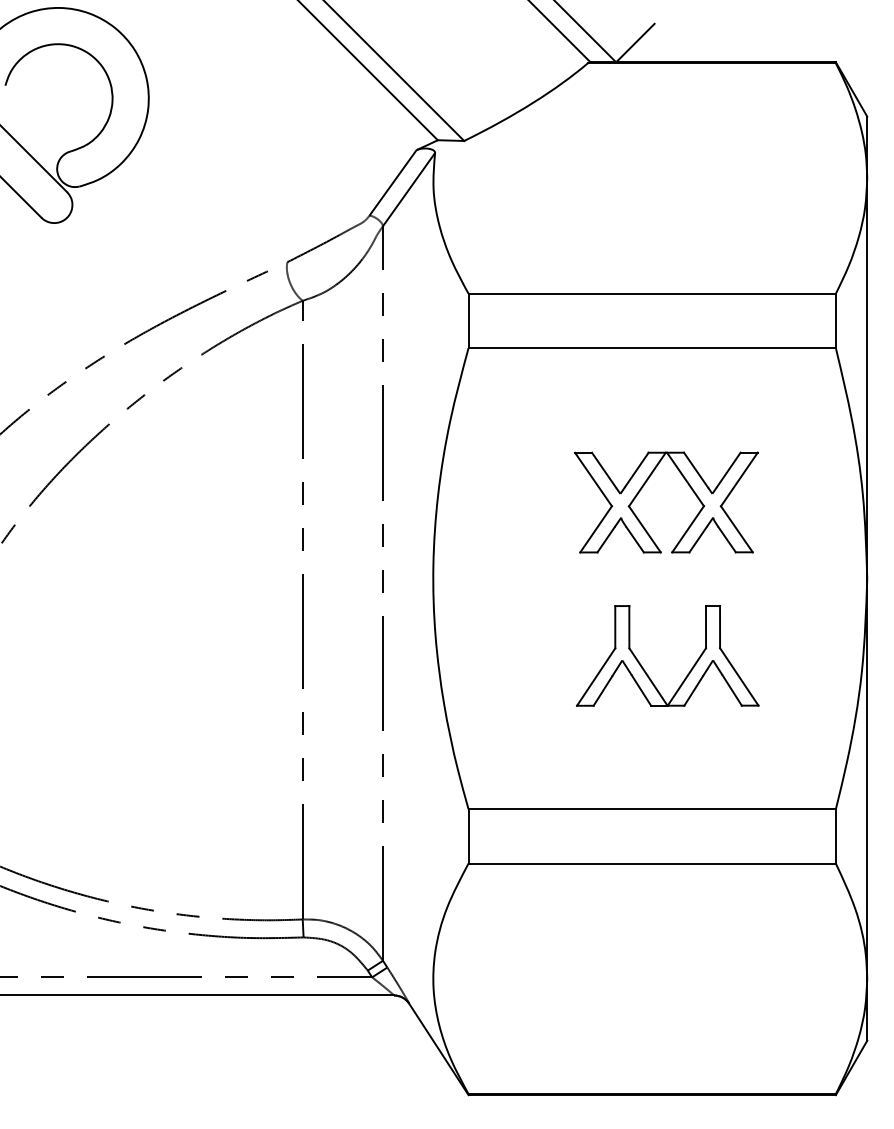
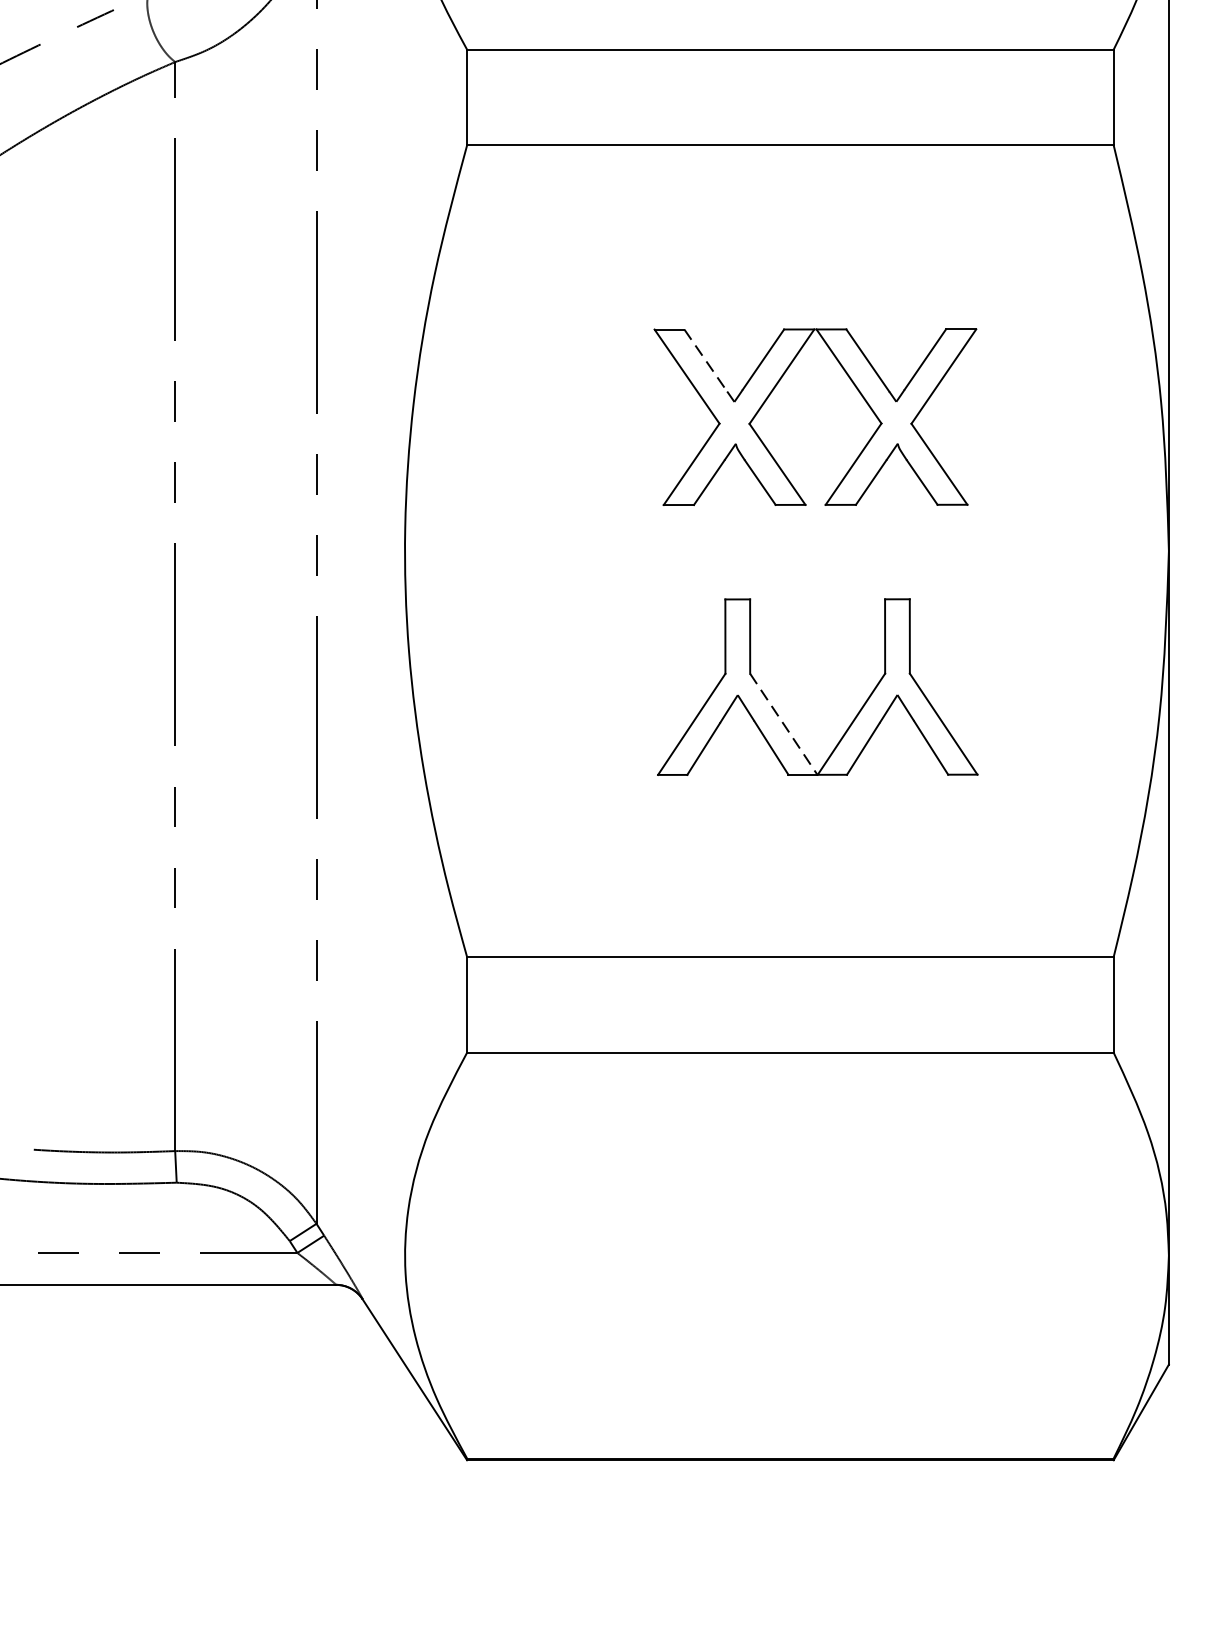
line: (604, 470) -> (706, 360), solid -> dashed
line: (648, 677) -> (783, 725), solid -> dashed

